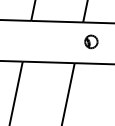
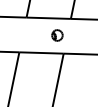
part: (91, 41) -> (57, 35), moved

